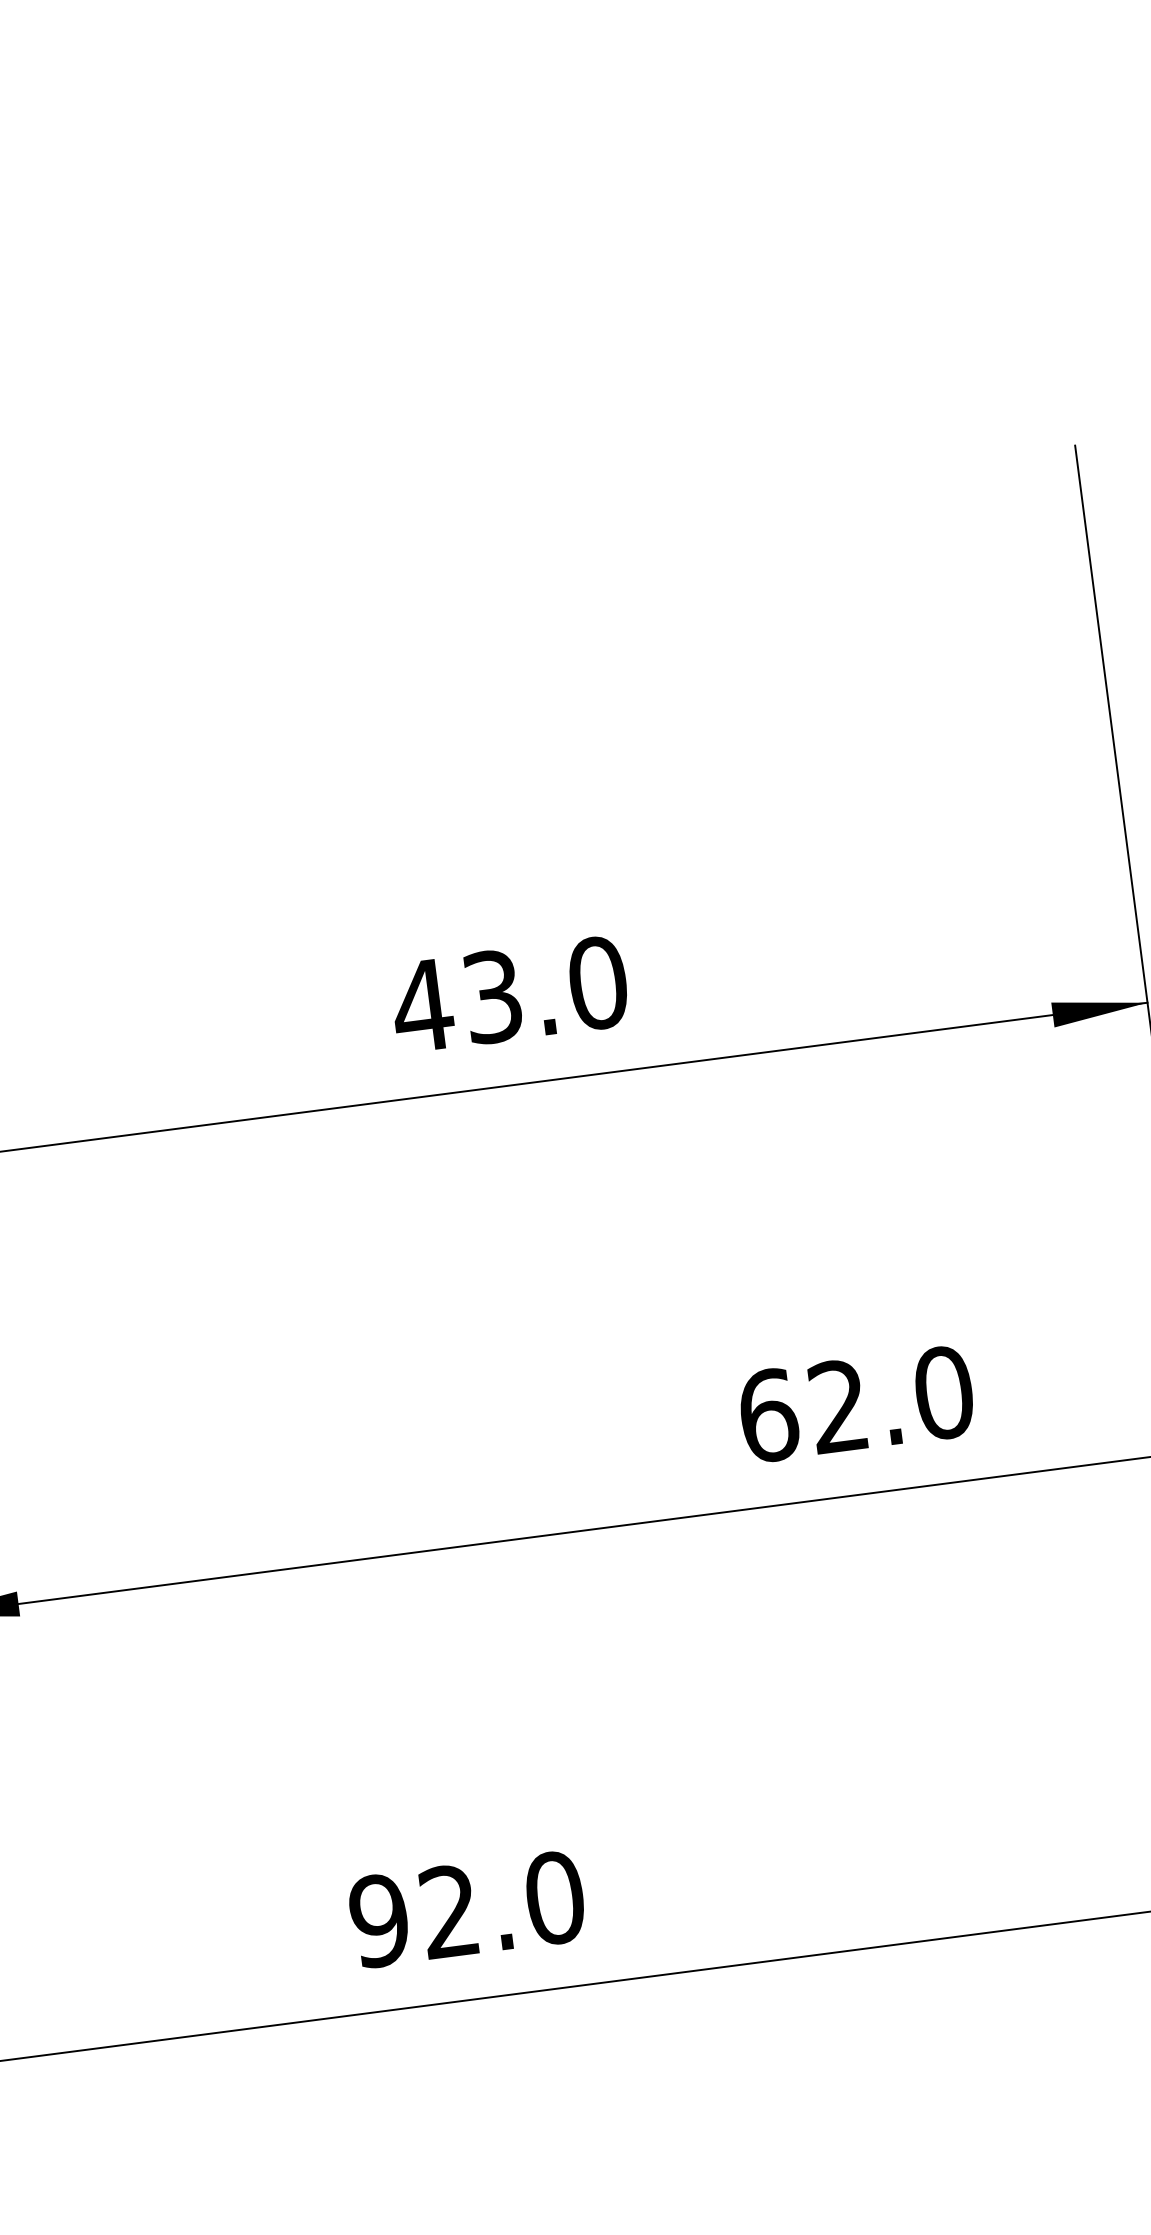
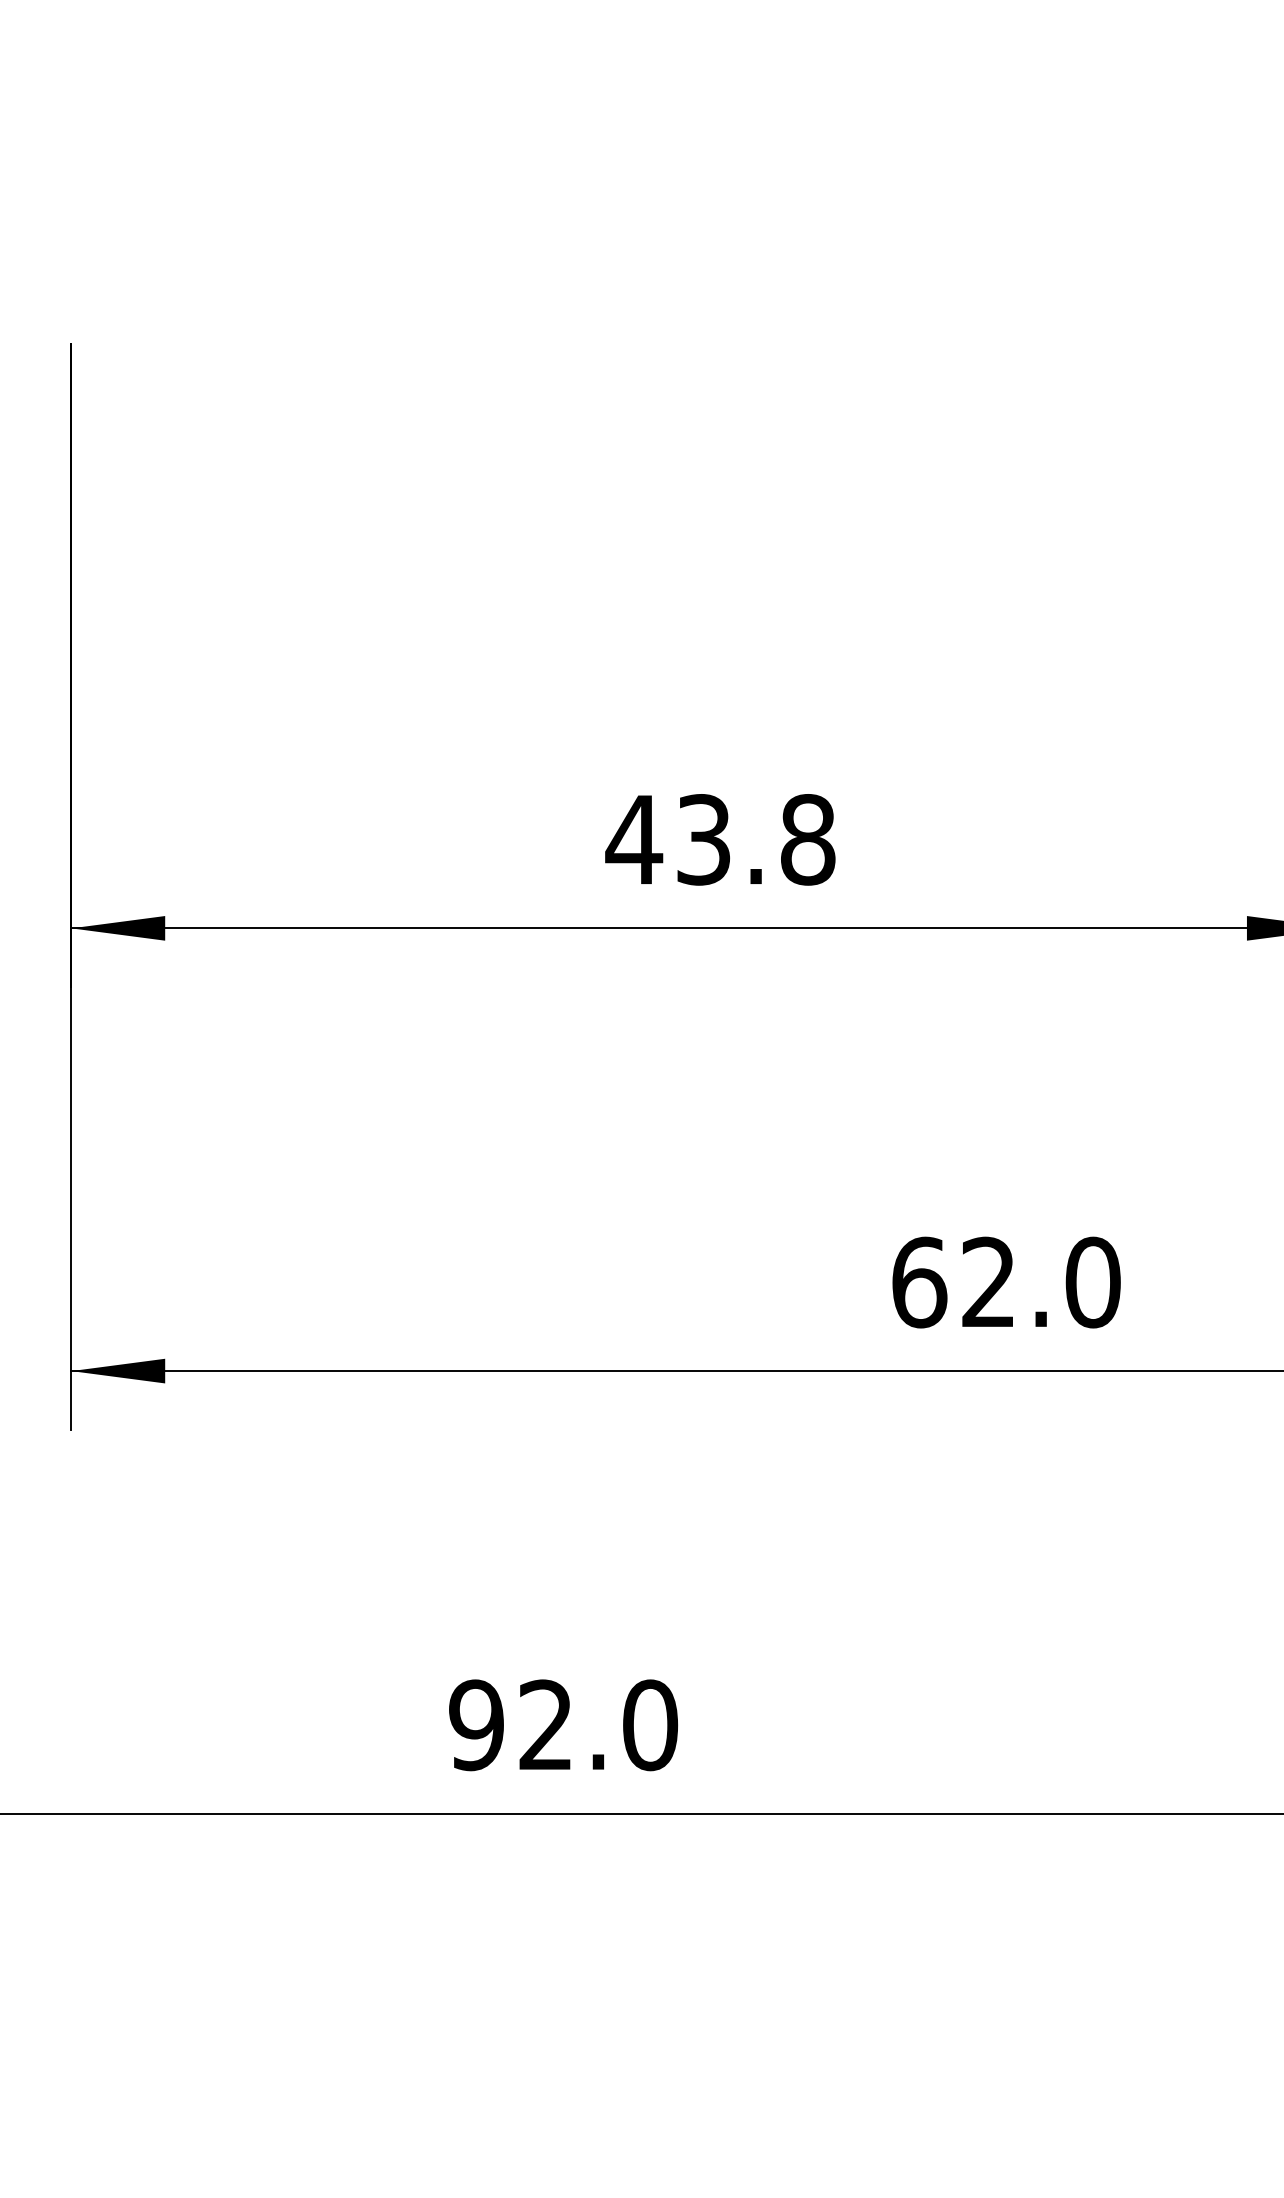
text: (597, 982) -> (807, 839), 43.0 -> 43.8

